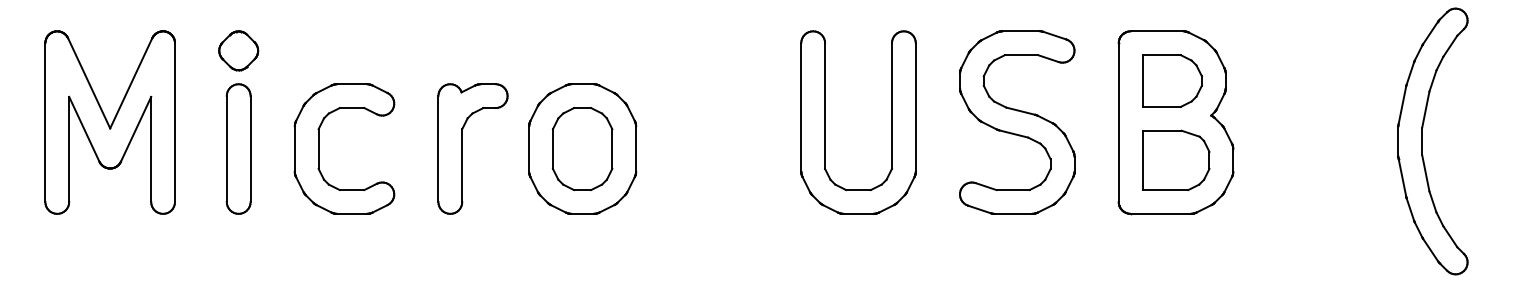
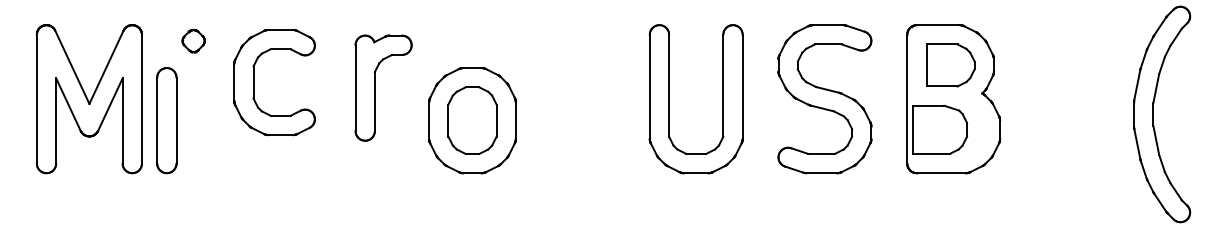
part: (238, 50) -> (193, 40), size x0.7
part: (238, 148) -> (166, 120), moved
part: (319, 148) -> (254, 82), moved
part: (462, 148) -> (375, 87), moved
part: (1176, 159) -> (940, 129), moved

